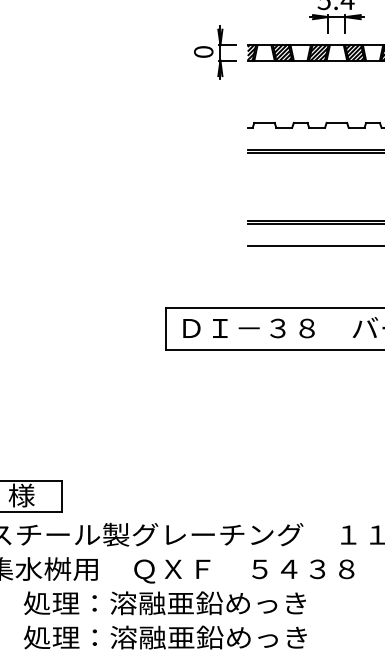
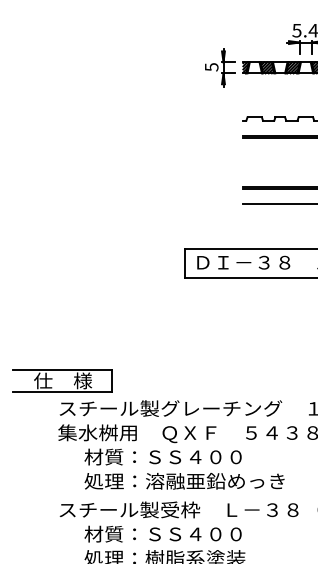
text: (203, 52) -> (211, 67), 0 -> 5
text: (163, 602) -> (183, 456), 処理：溶融亜鉛めっき -> 材質：ＳＳ４００

